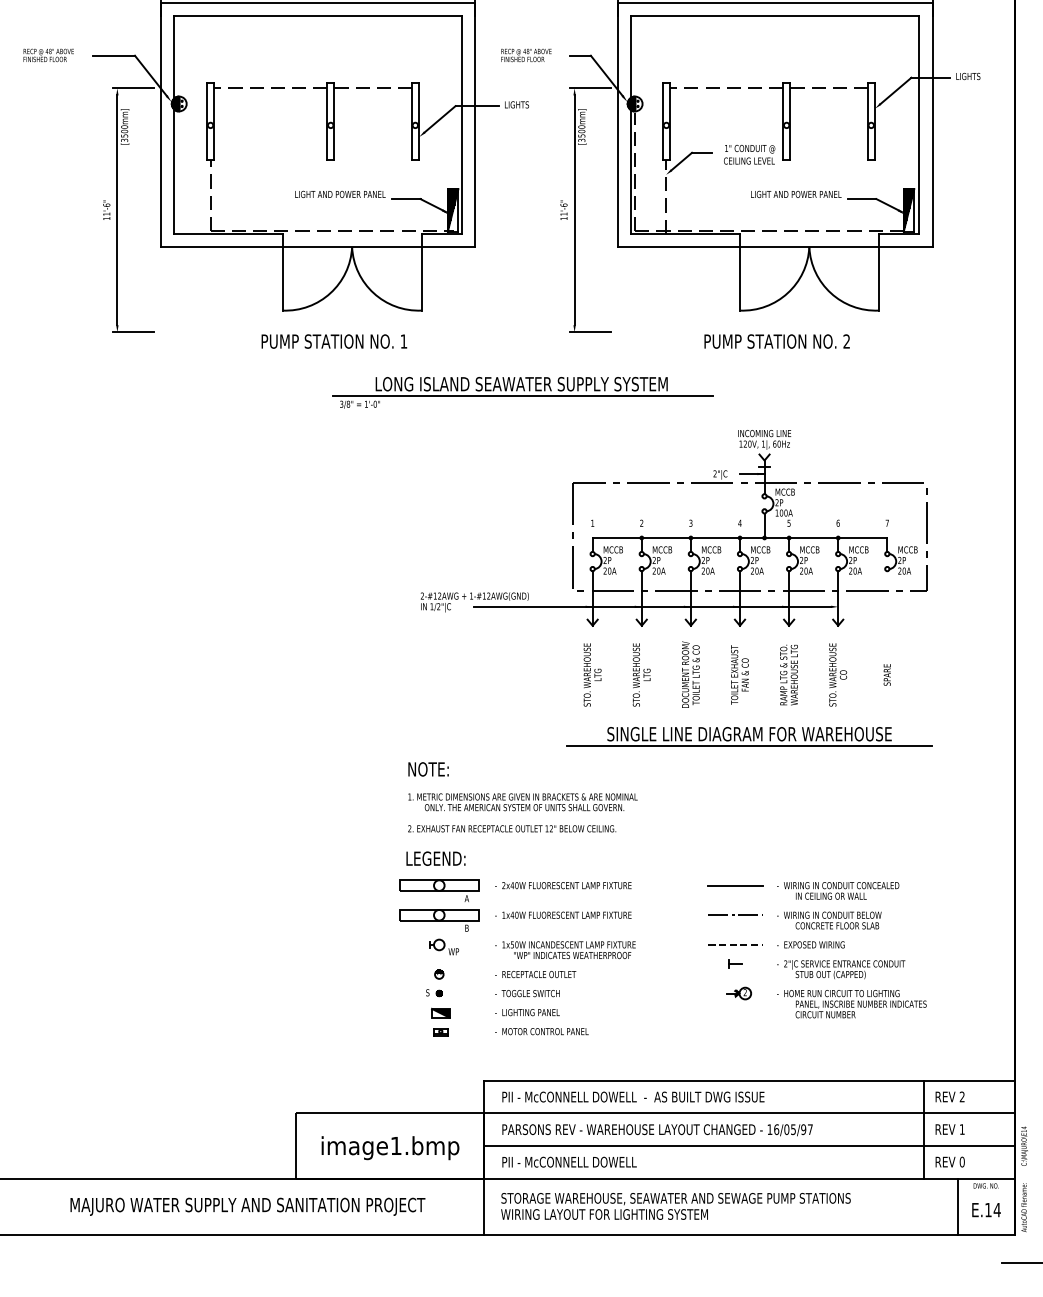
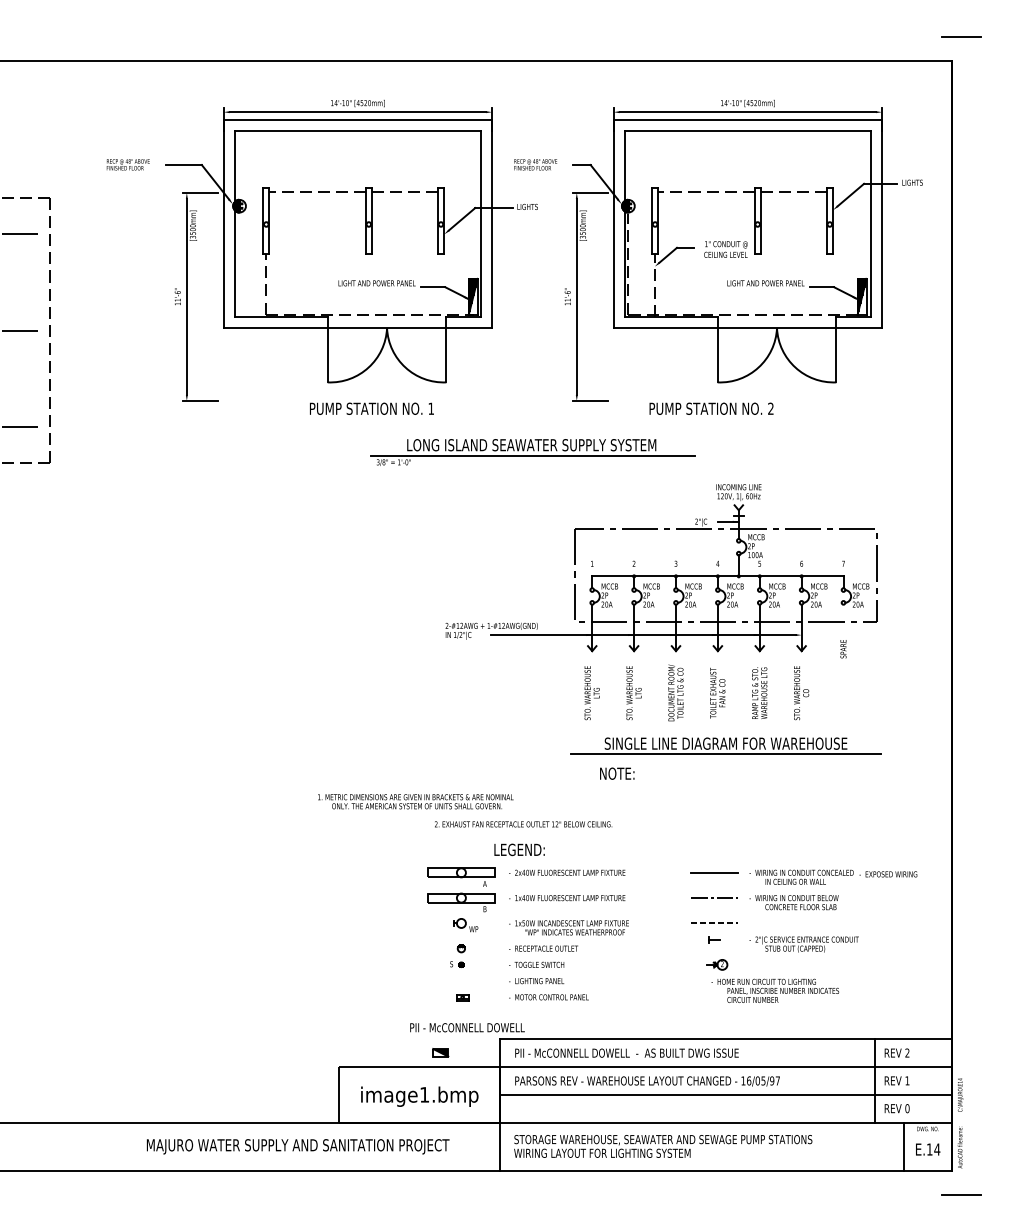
text: (777, 341) -> (711, 408), moved
text: (887, 675) -> (843, 649), moved
text: (428, 769) -> (617, 773), moved
text: (522, 801) -> (415, 801), moved
text: (435, 858) -> (519, 849), moved
text: (811, 945) -> (888, 874), moved
text: (852, 1003) -> (775, 990), moved
part: (440, 1013) -> (440, 1052), moved
text: (569, 1161) -> (467, 1027), moved

